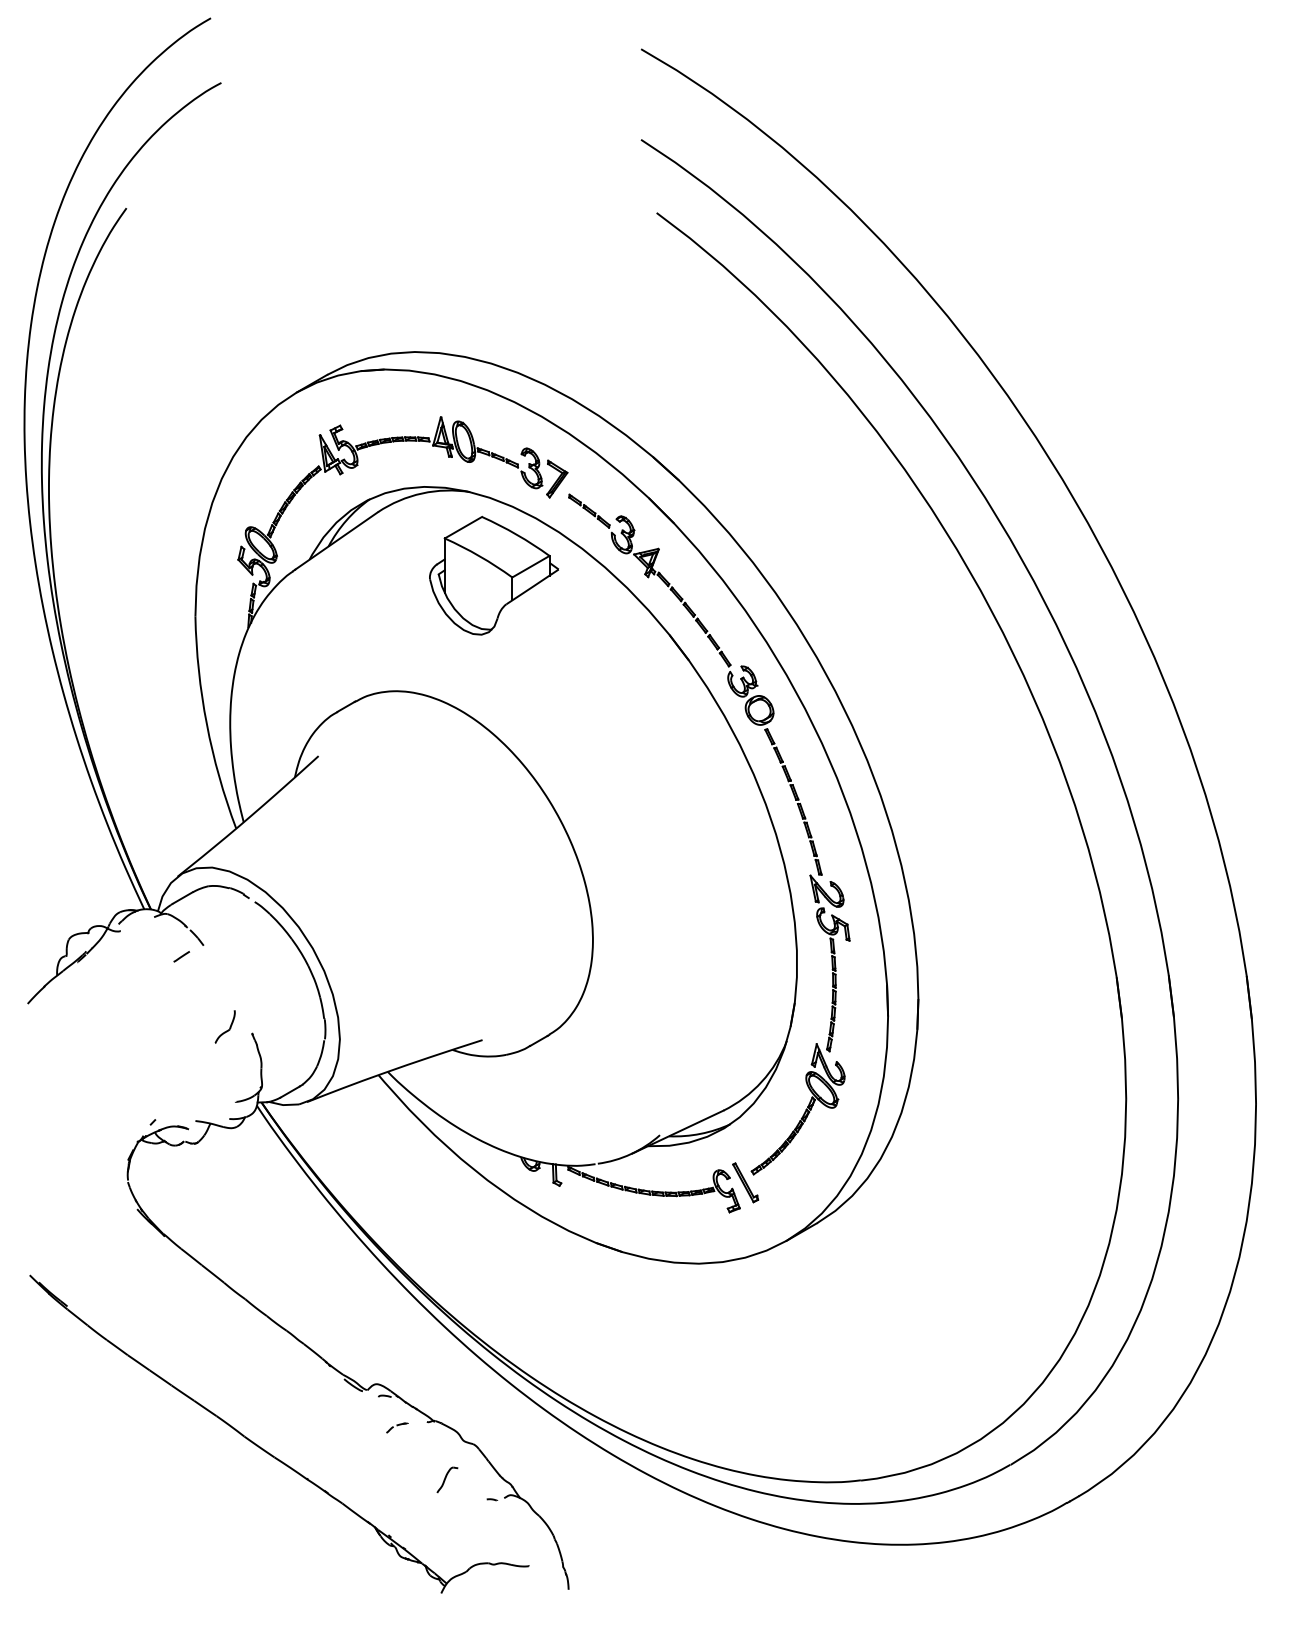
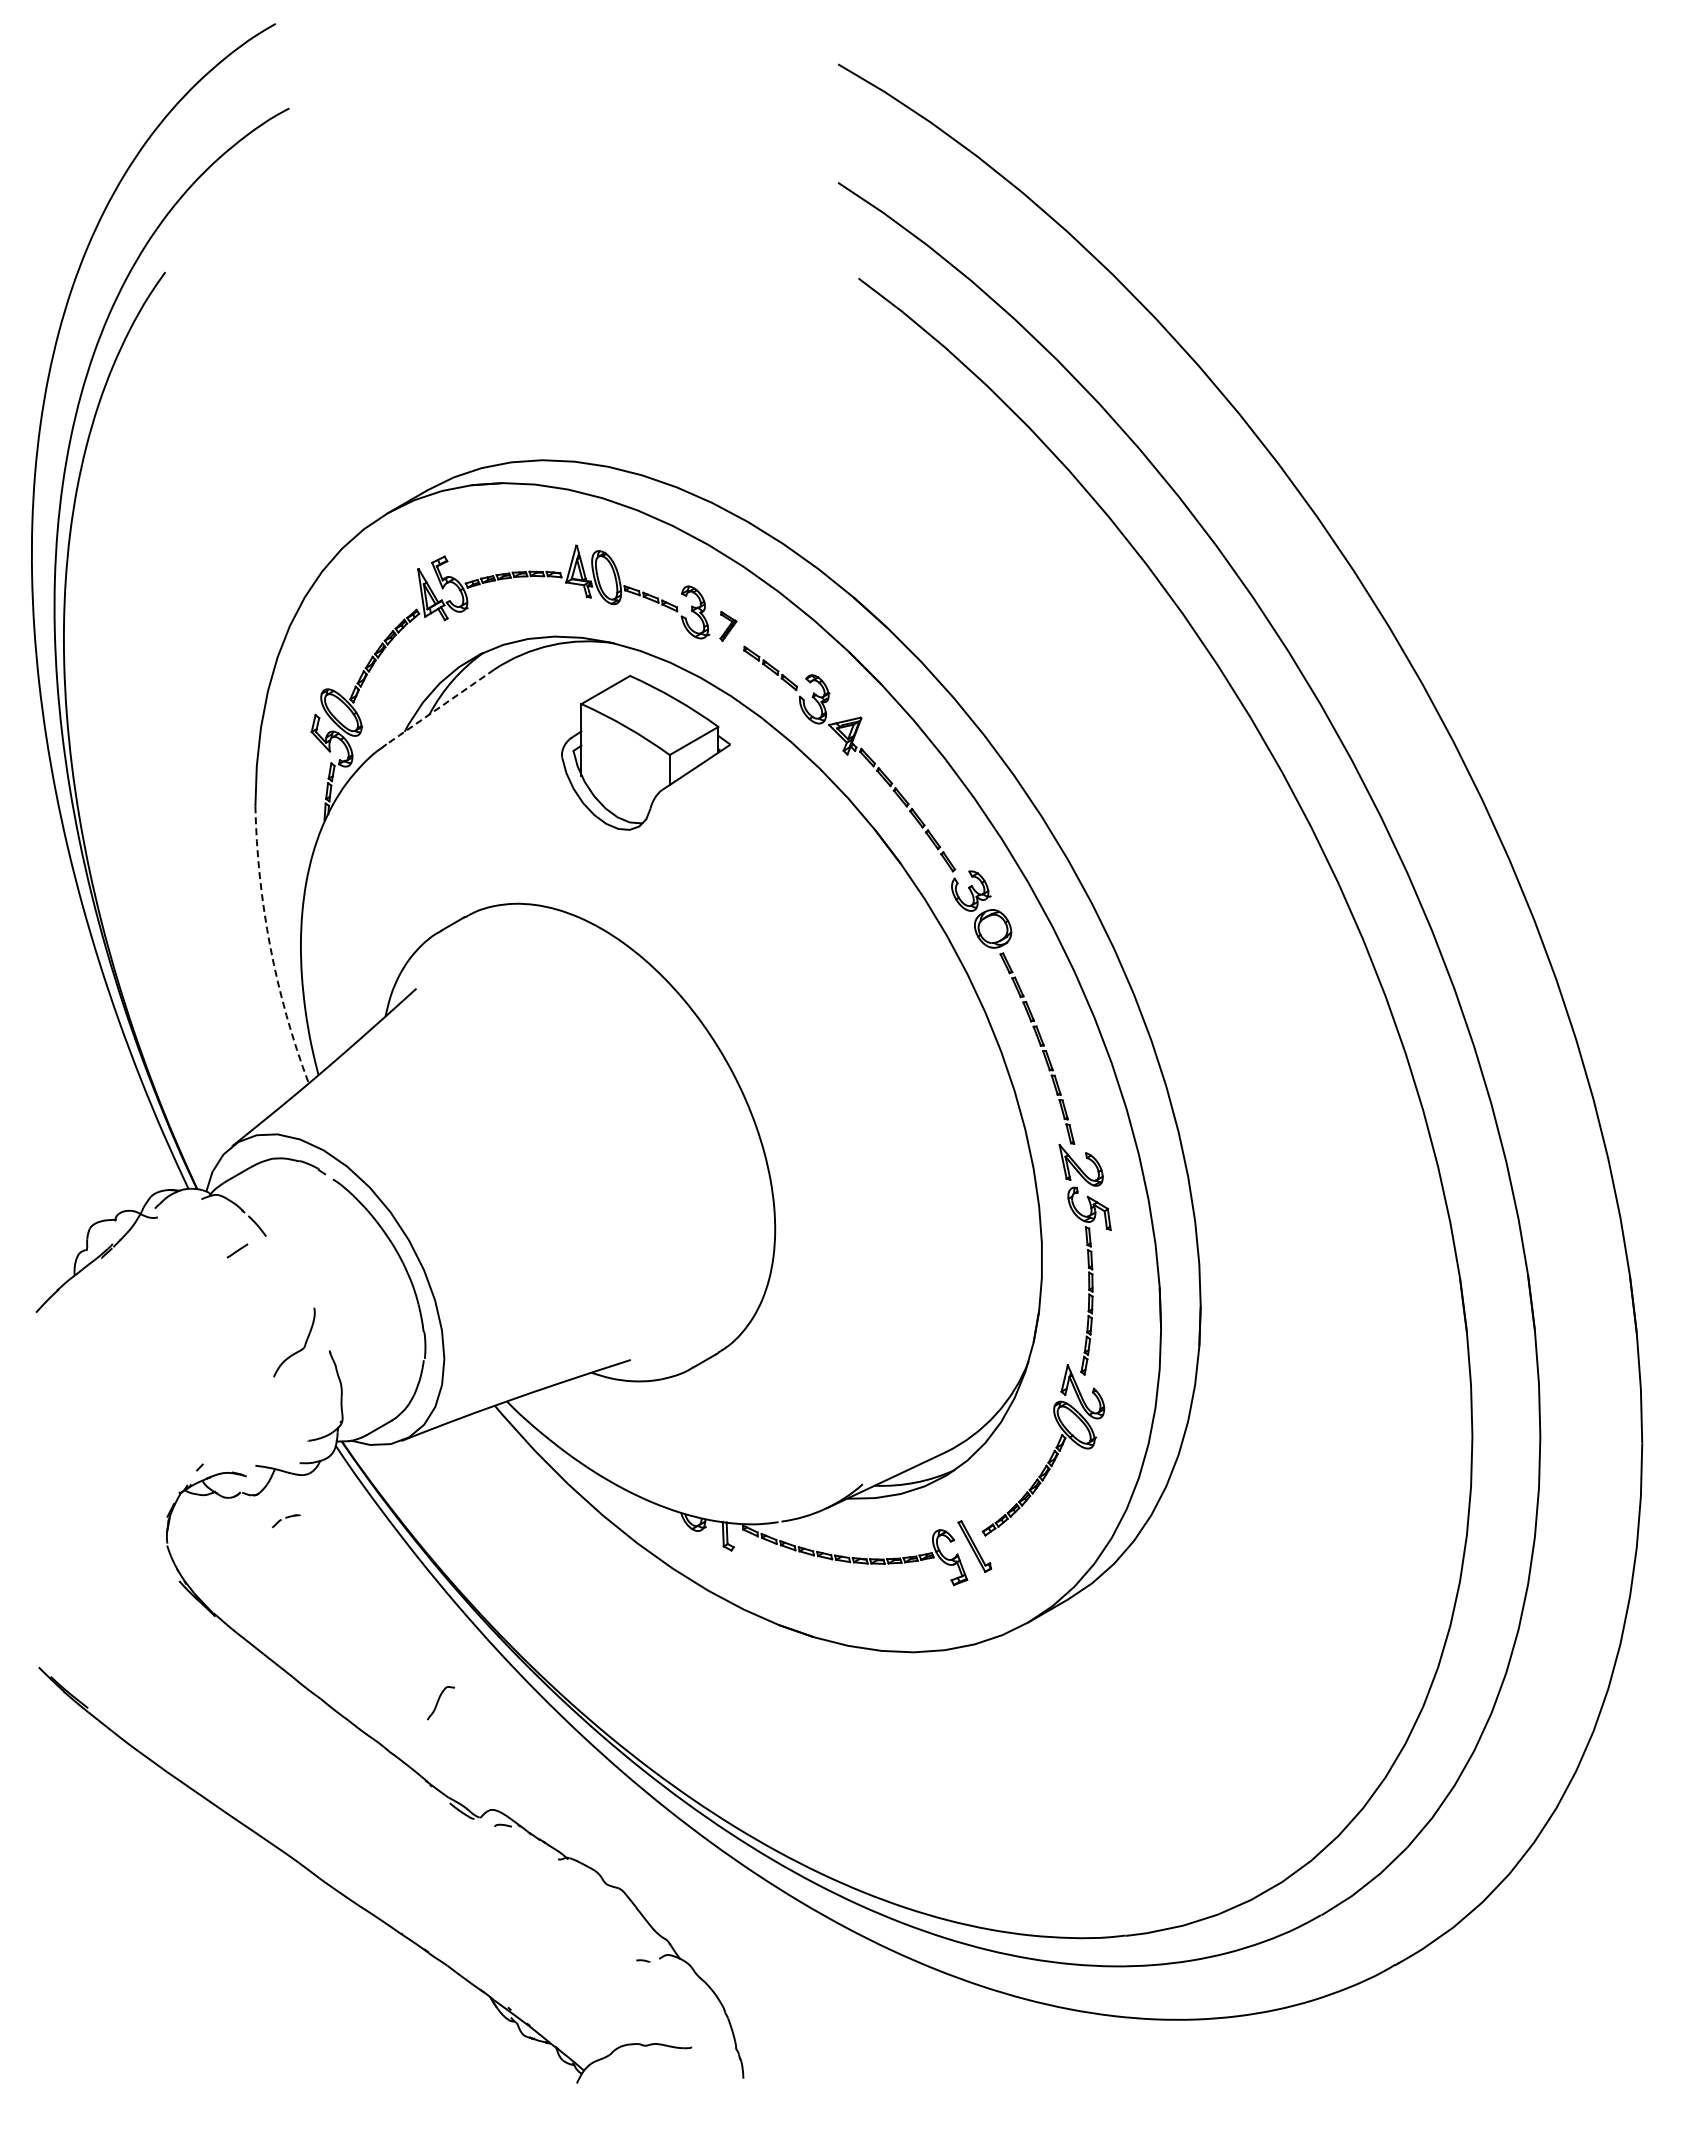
part: (557, 479) -> (728, 626), size x0.6
line: (336, 541) -> (440, 707), solid -> dashed
arc: (206, 723) -> (270, 946), solid -> dashed
part: (224, 1026) -> (293, 1342), size x1.6
part: (397, 1428) -> (286, 1521), moved
part: (447, 1480) -> (440, 1703), moved

